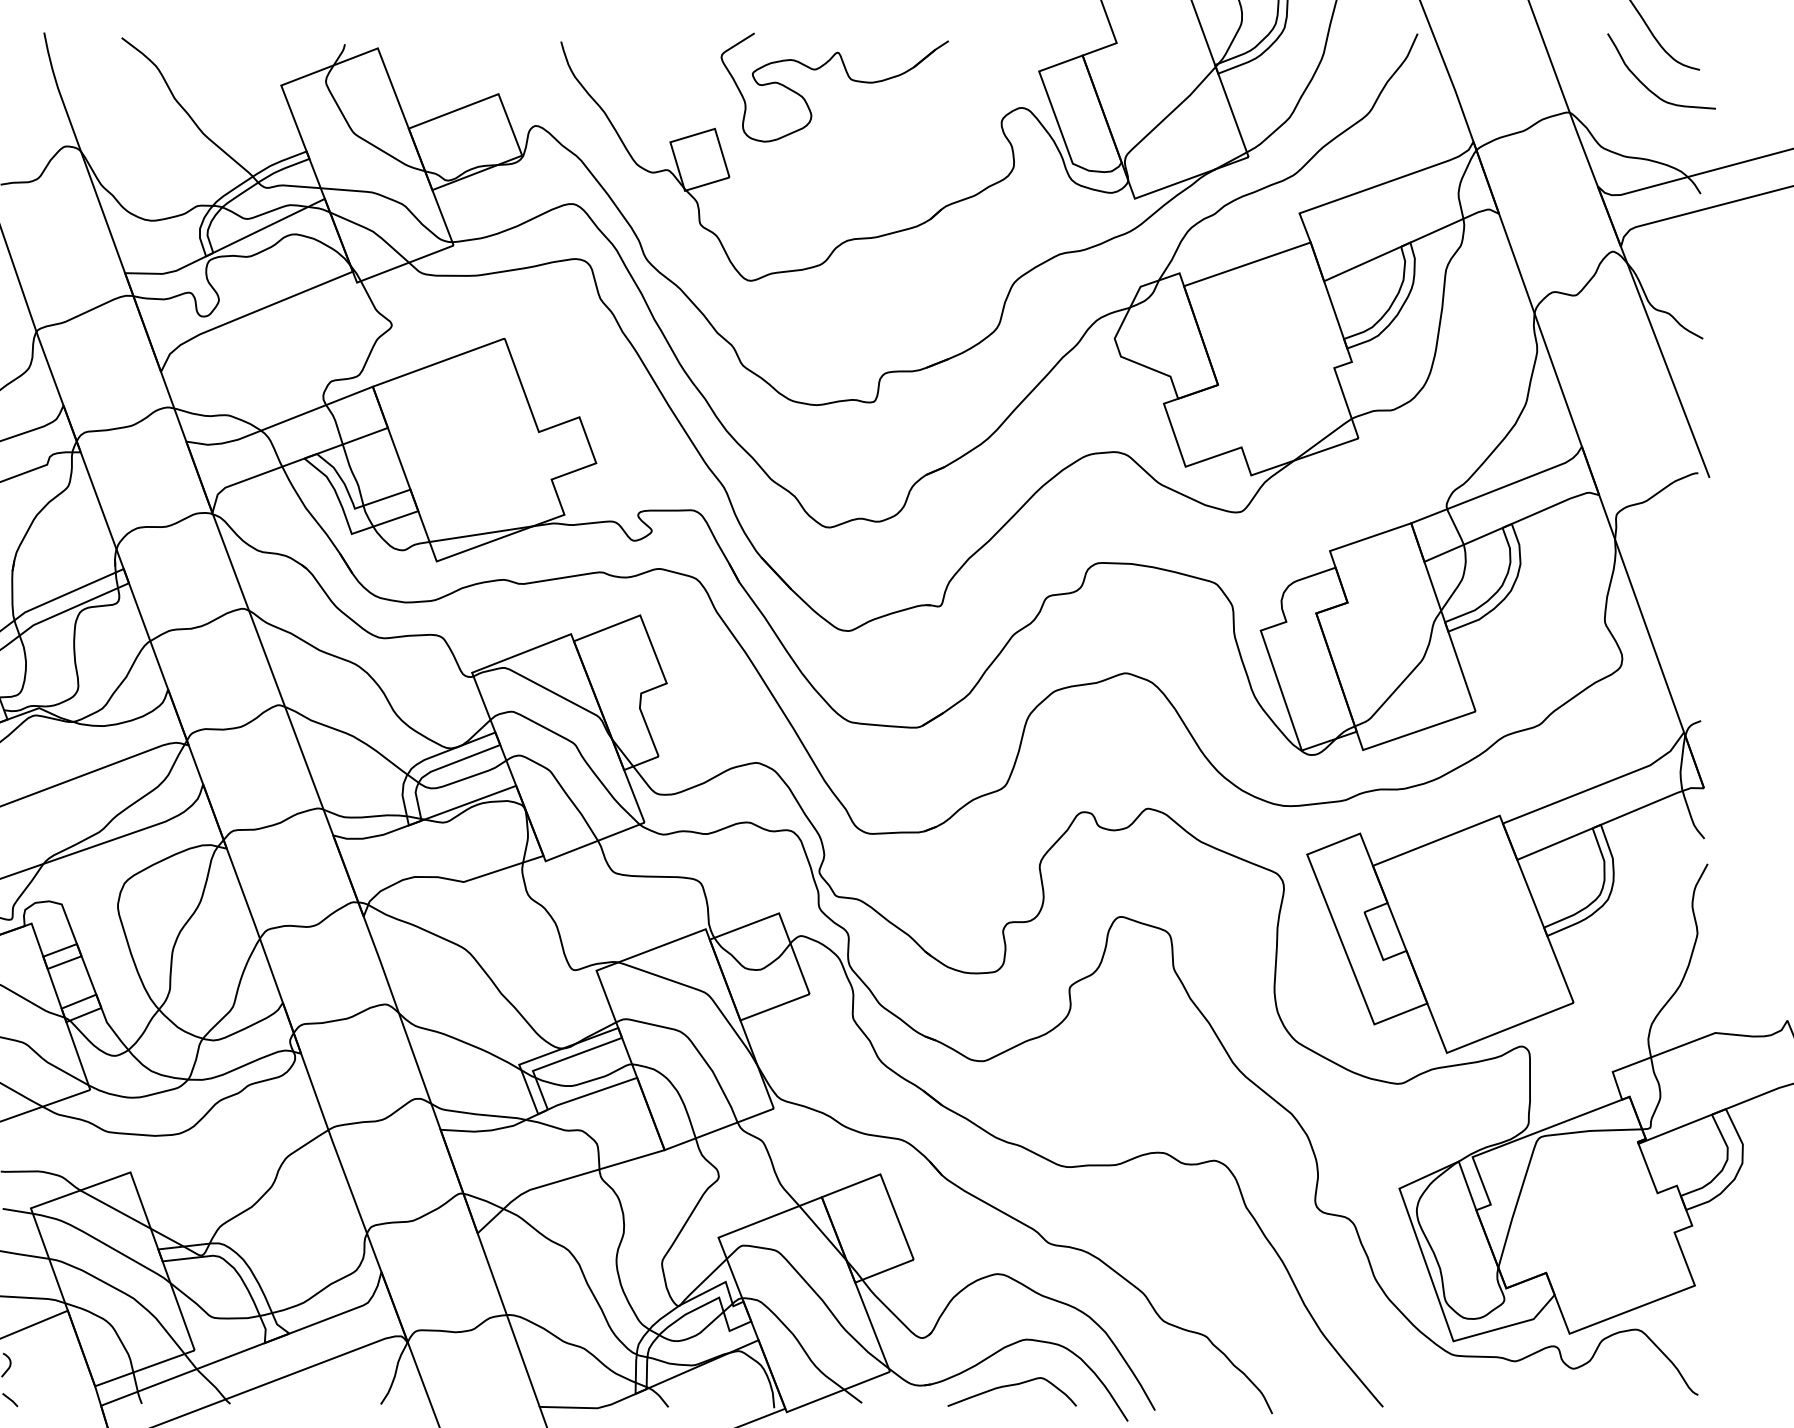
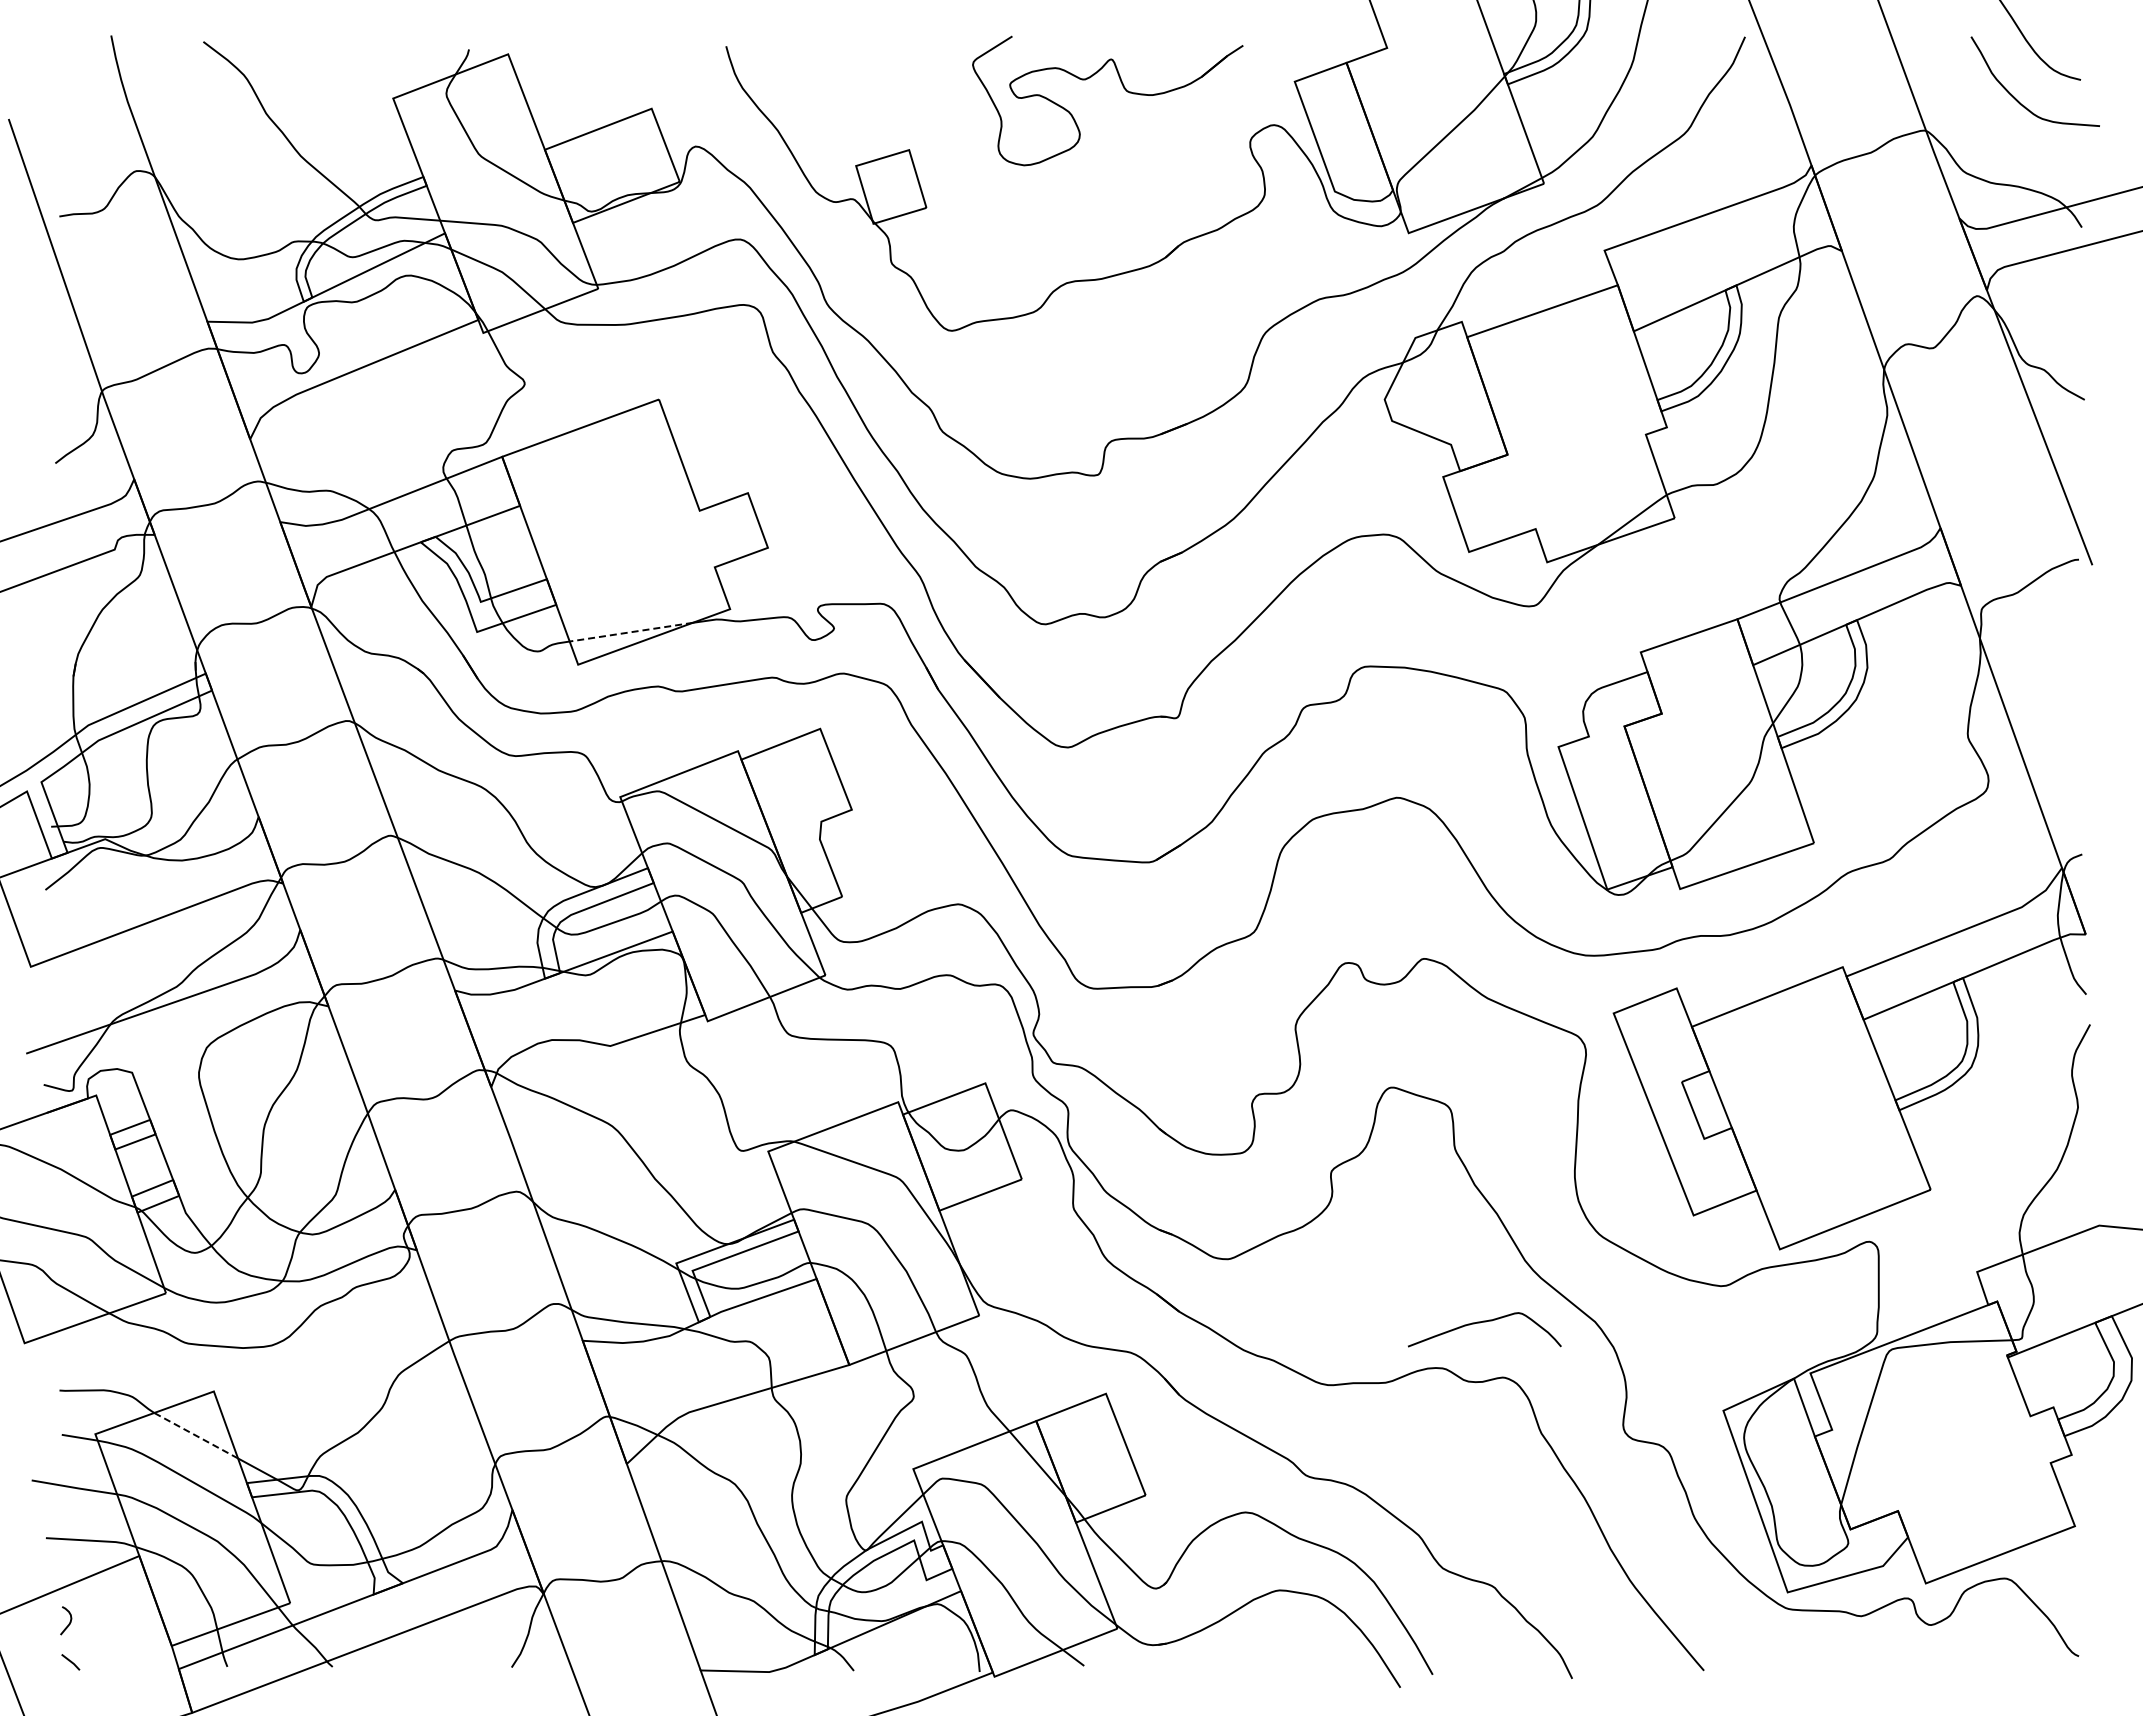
part: (848, 77) -> (1123, 88), moved
line: (480, 534) -> (630, 632), solid -> dashed
line: (115, 1209) -> (196, 1435), solid -> dashed
curve: (1011, 1385) -> (1484, 1322), moved

